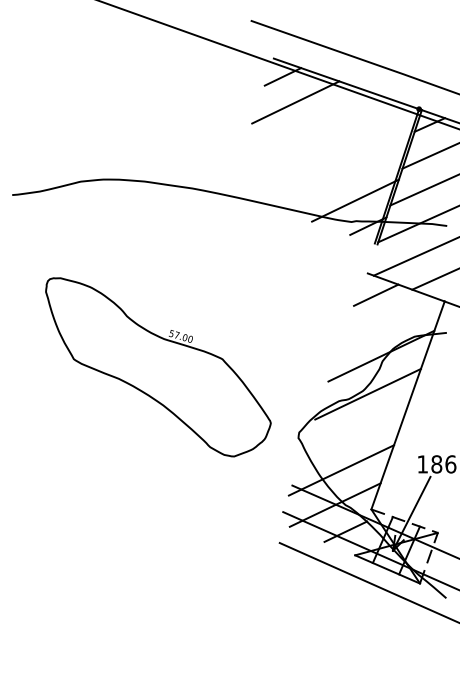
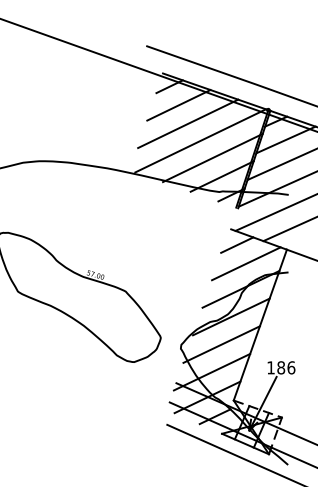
line: (308, 127) -> (188, 123), added
line: (325, 151) -> (200, 140), added
line: (342, 174) -> (212, 157), added
line: (388, 320) -> (246, 263), added
line: (354, 432) -> (221, 344), added

